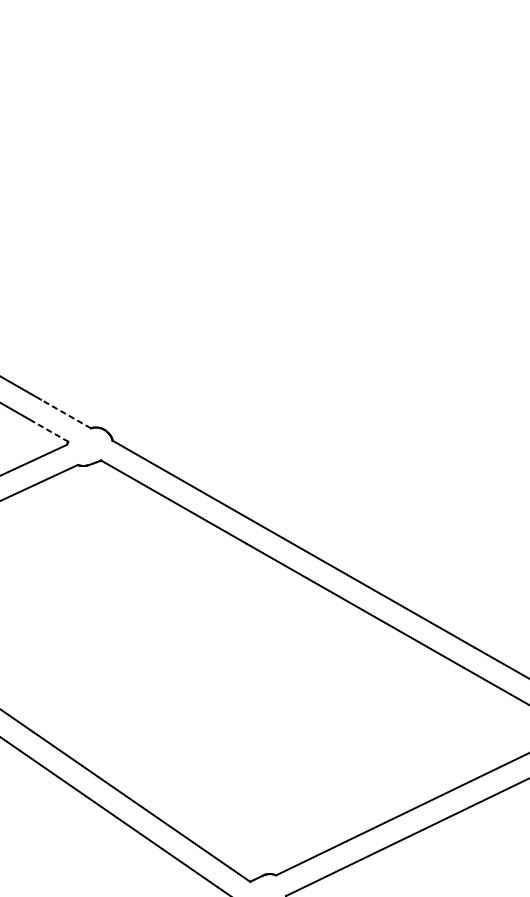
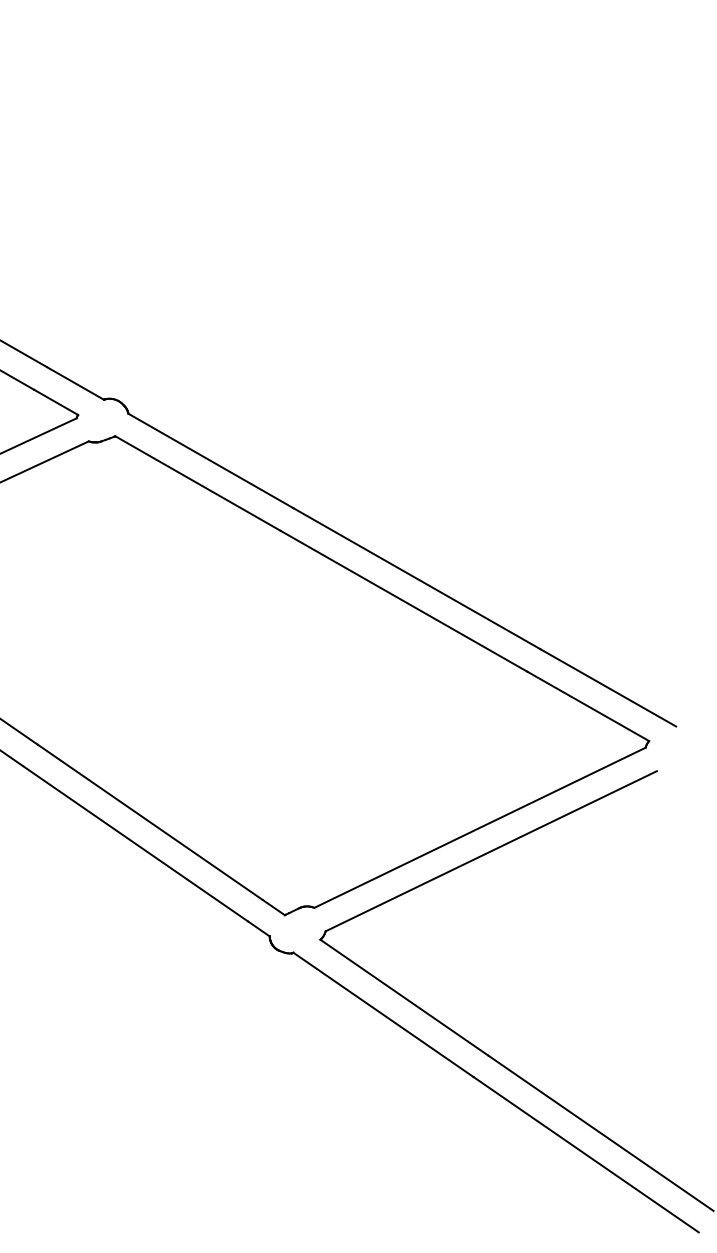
line: (66, 414) -> (75, 383), dashed -> solid
line: (49, 430) -> (56, 402), dashed -> solid

